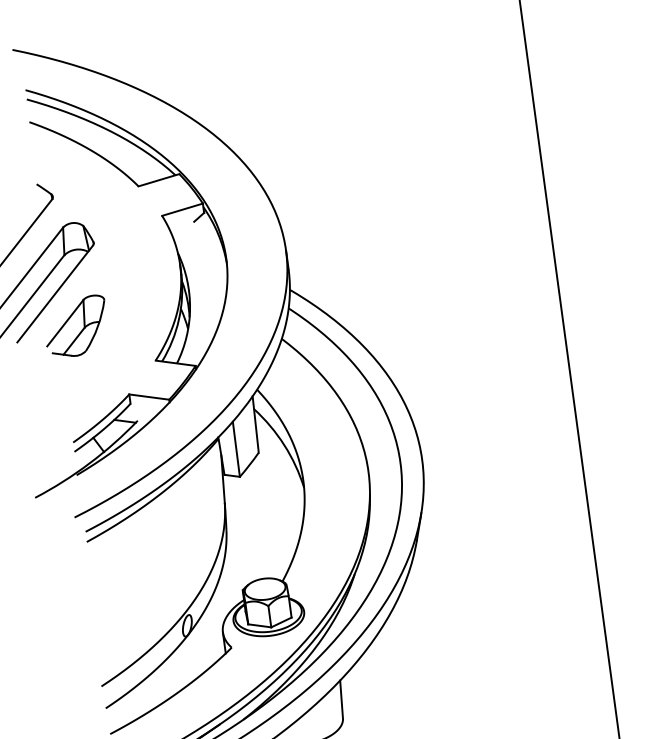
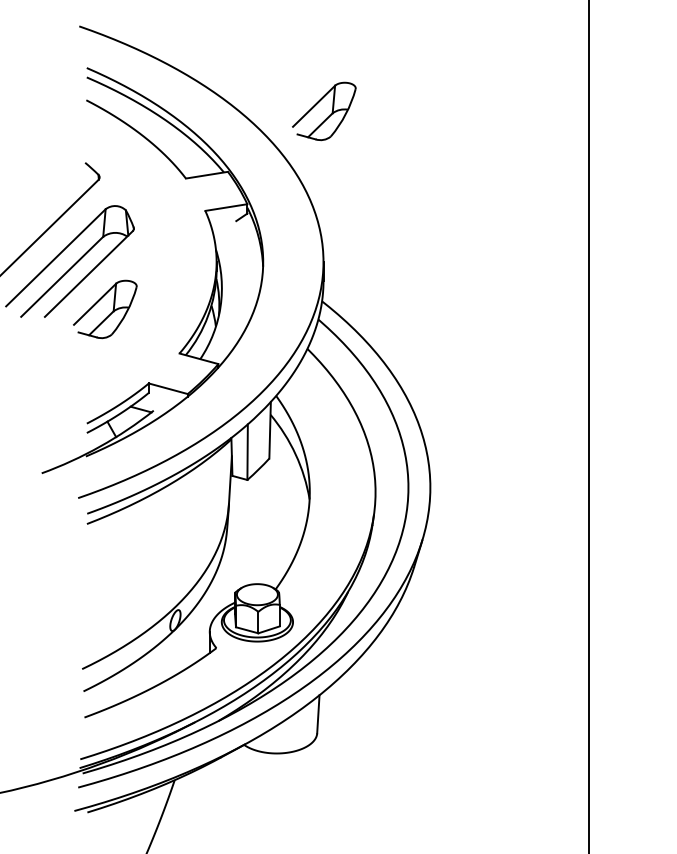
part: (269, 107) -> (326, 117), added

